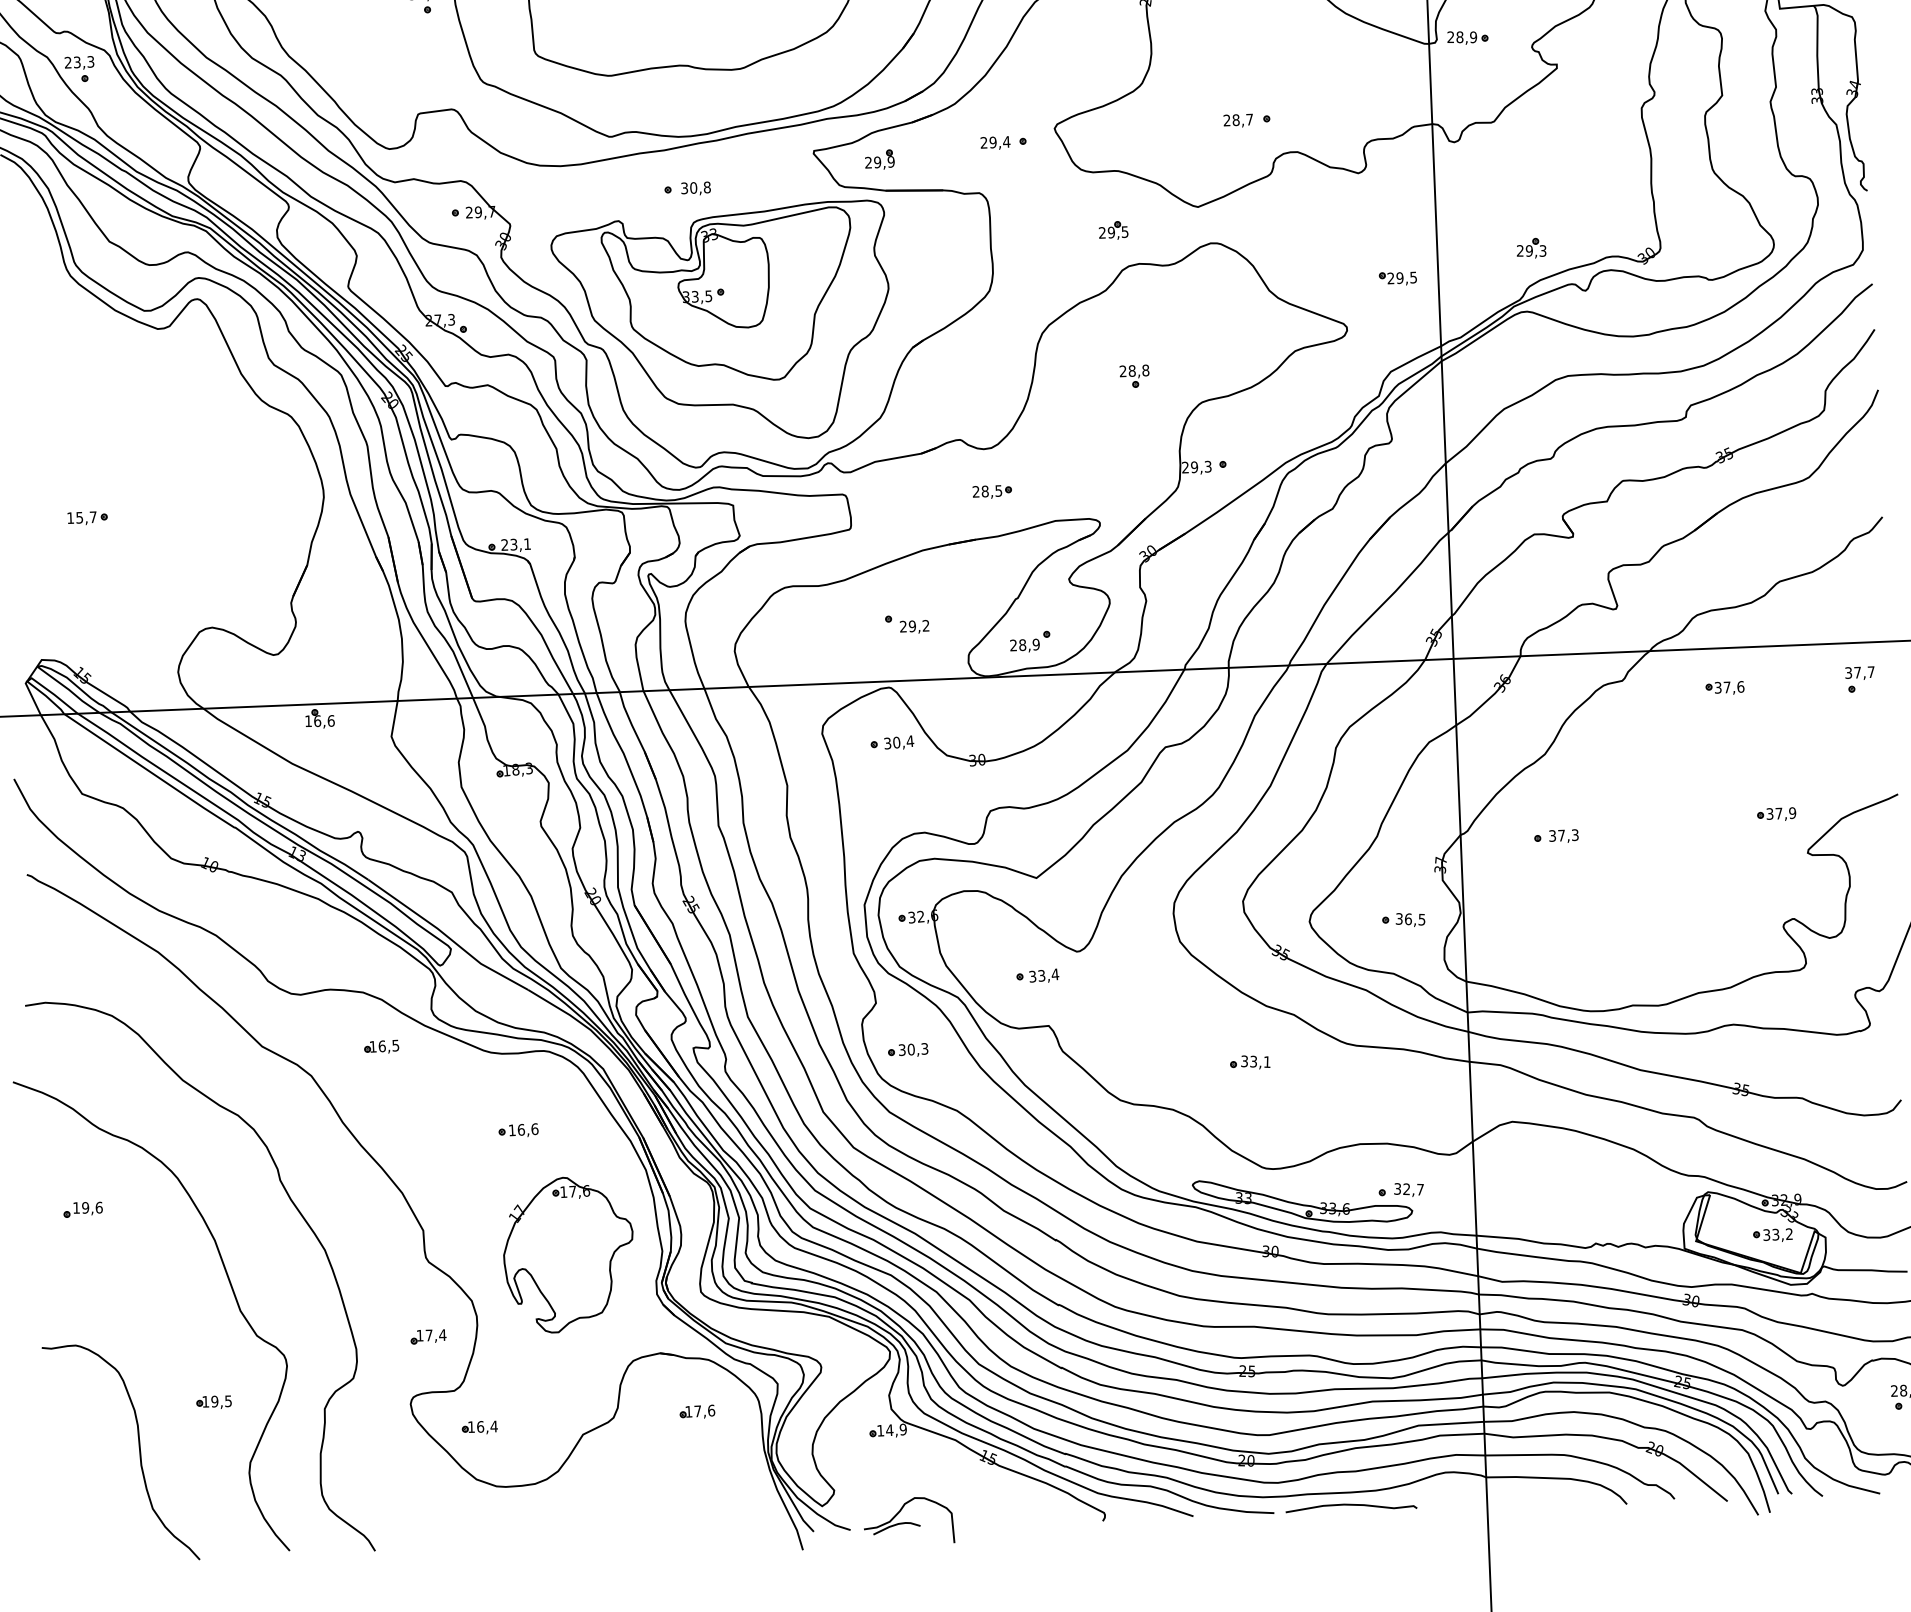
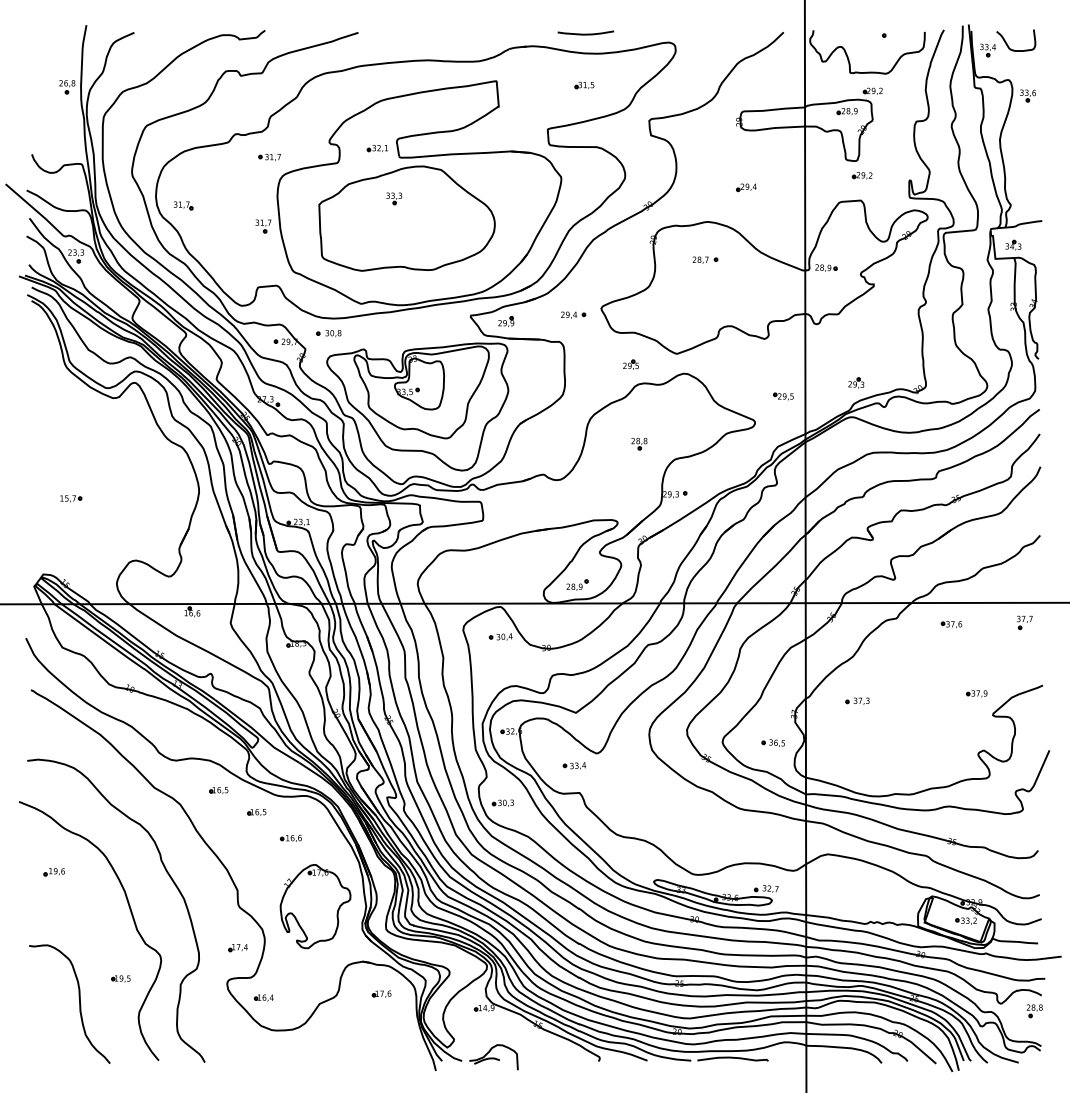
part: (1247, 119) -> (705, 259), moved
part: (686, 188) -> (328, 333), moved
part: (992, 491) -> (560, 503), removed
part: (907, 623) -> (511, 572), removed
part: (1250, 1061) -> (687, 816), removed
part: (452, 1085) -> (256, 812), added

